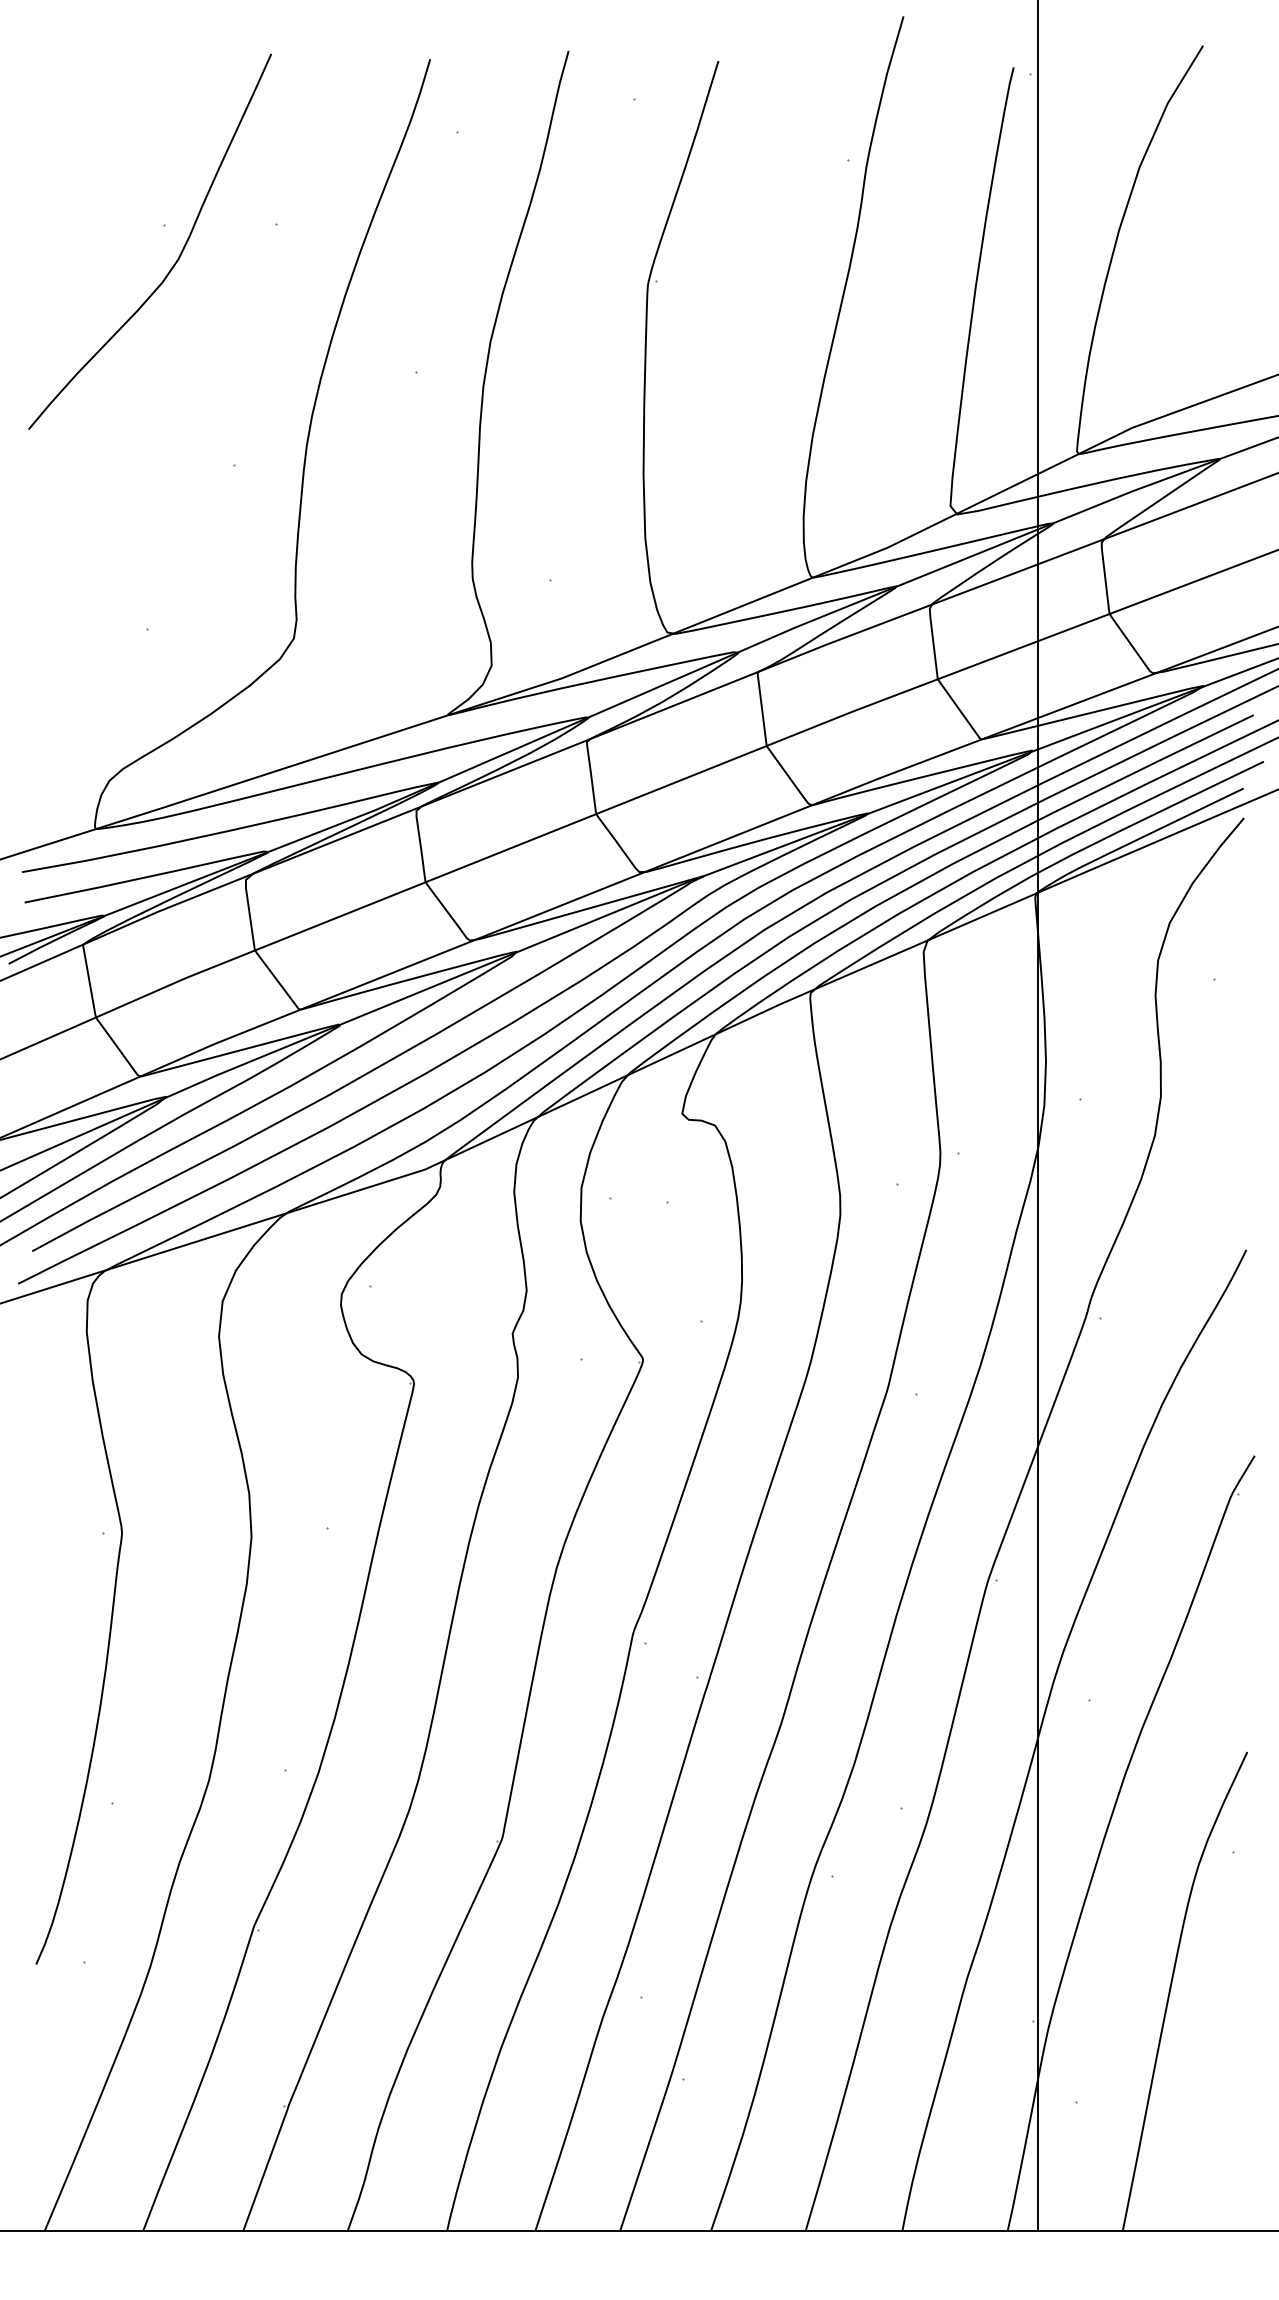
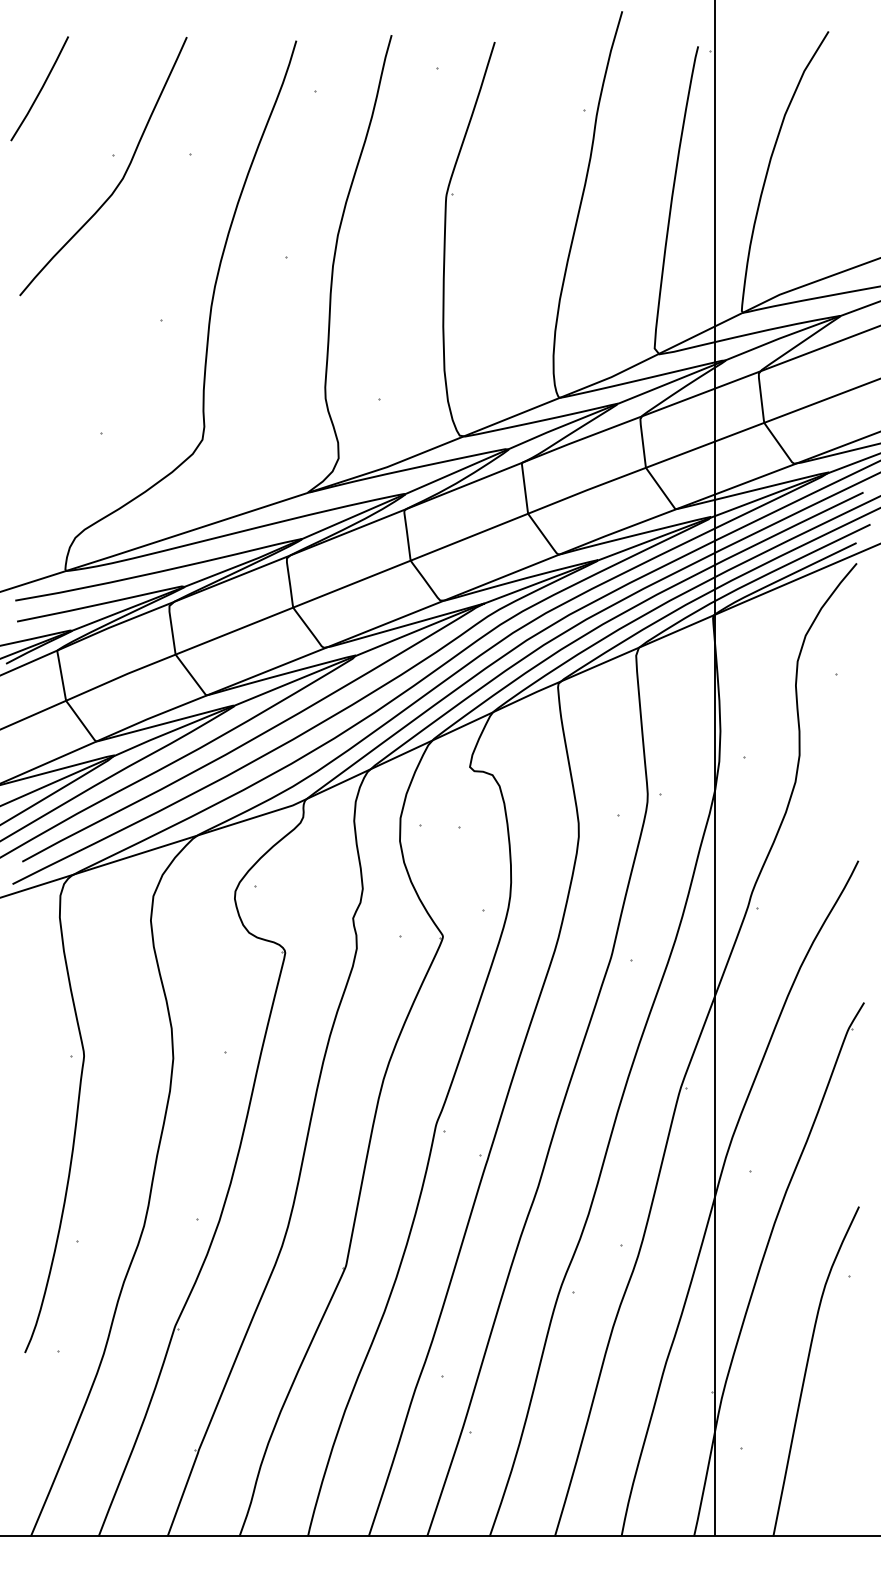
line: (58, 128) -> (40, 88), added

